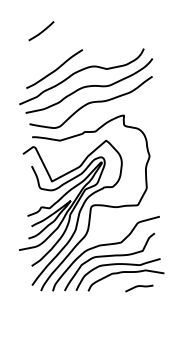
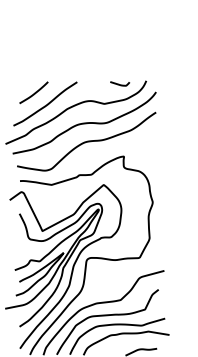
curve: (41, 31) -> (33, 93), moved
curve: (120, 51) -> (119, 84), added

